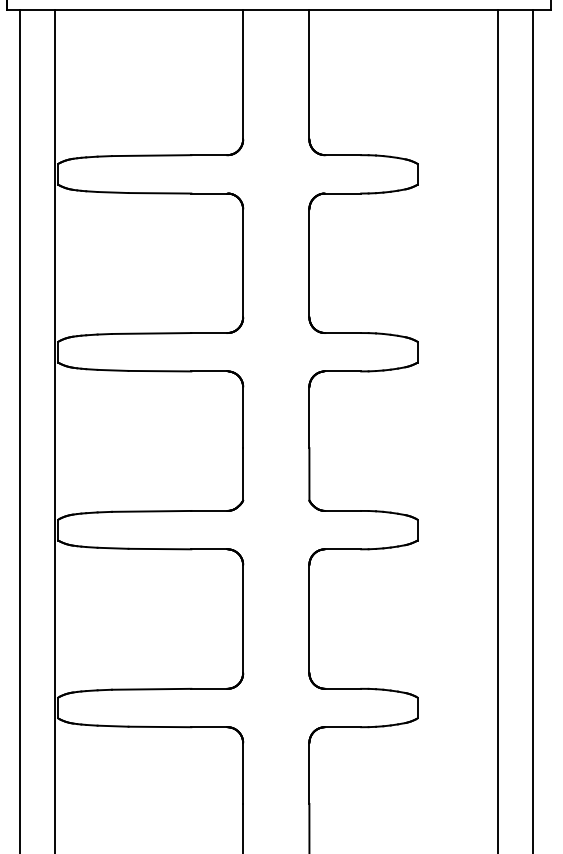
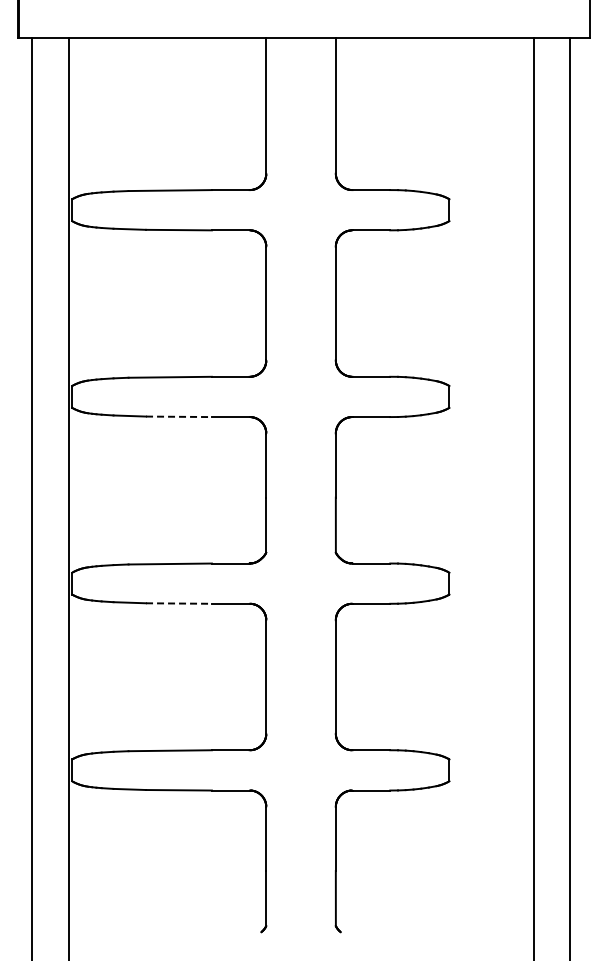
line: (159, 370) -> (178, 416), solid -> dashed
line: (159, 549) -> (178, 603), solid -> dashed

